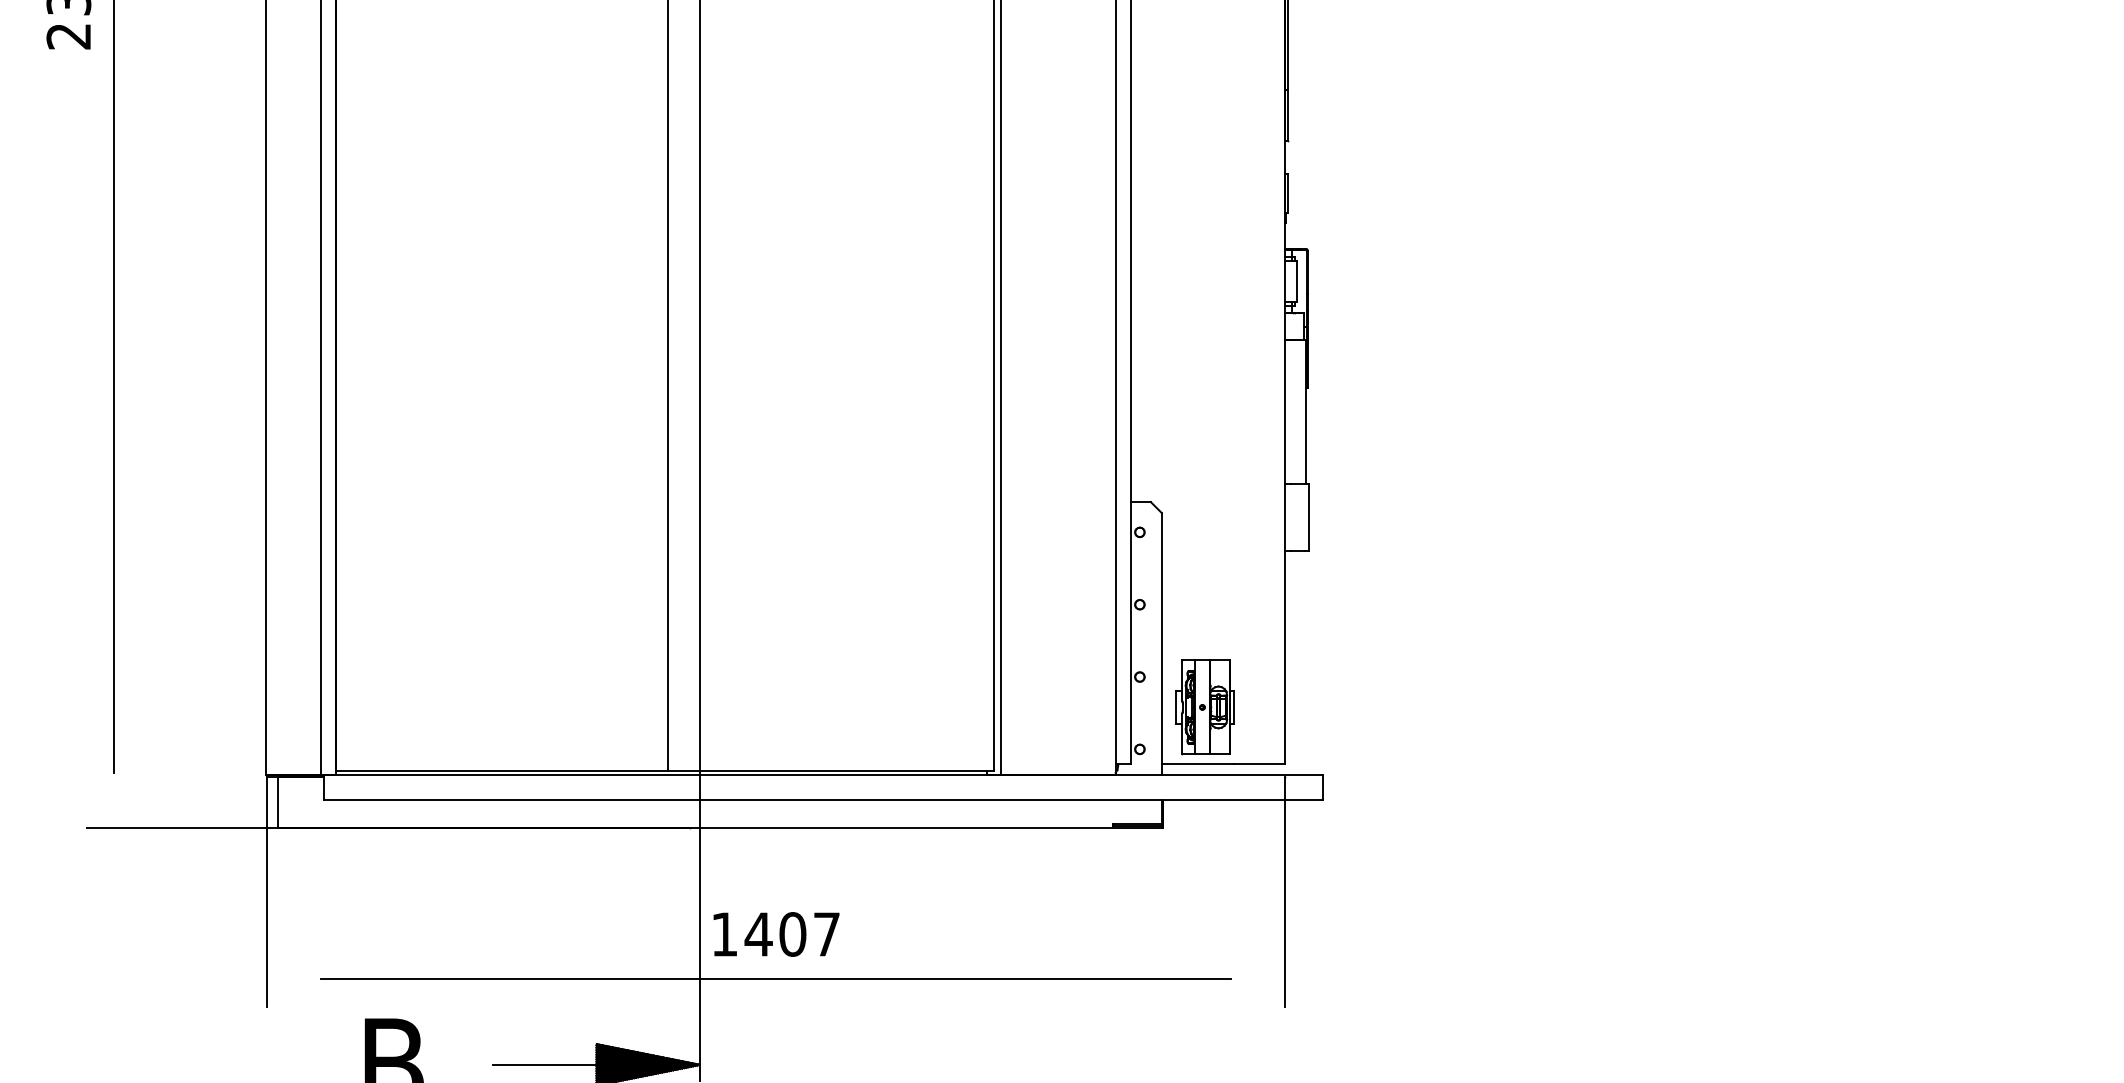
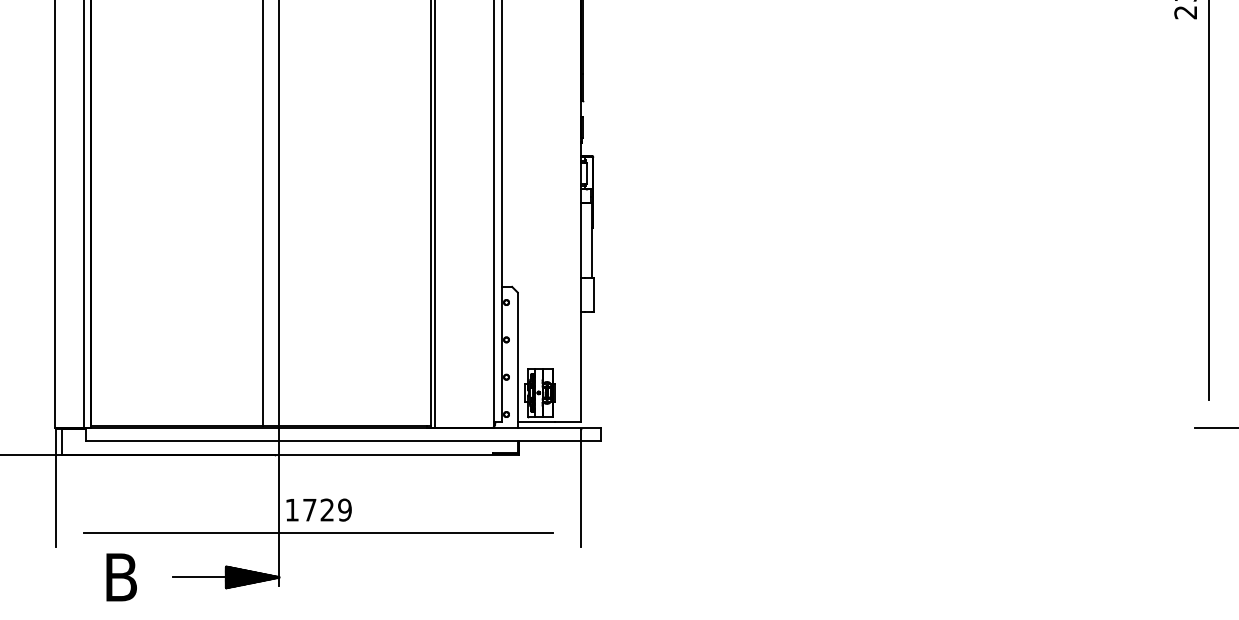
text: (791, 933) -> (326, 509), 1407 -> 1729

